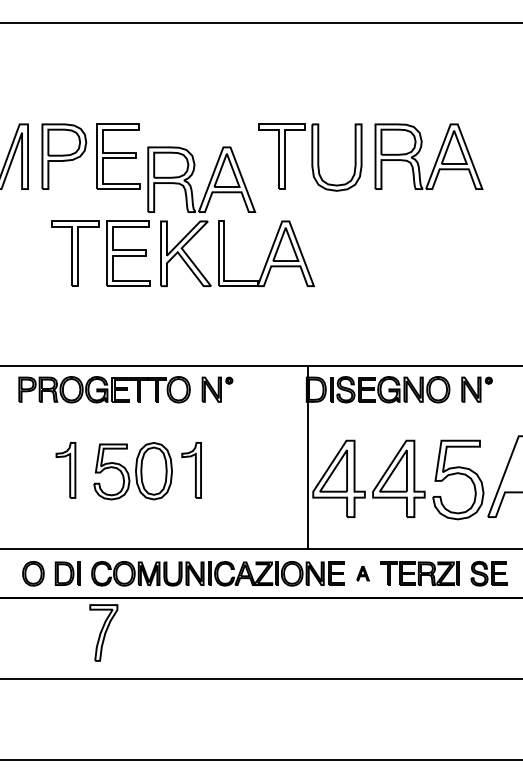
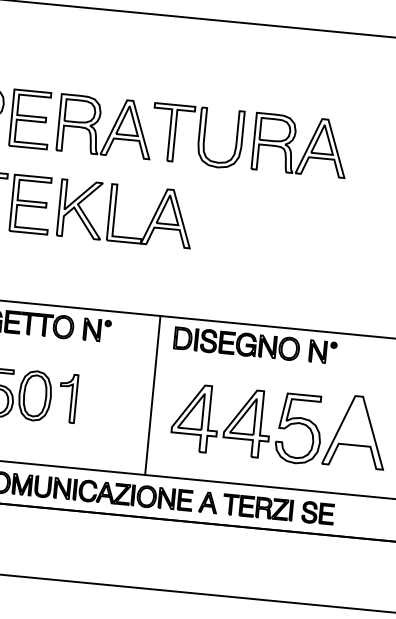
part: (209, 180) -> (112, 127), moved
line: (307, 457) -> (152, 395), moved
part: (362, 573) -> (207, 502), size x1.67

